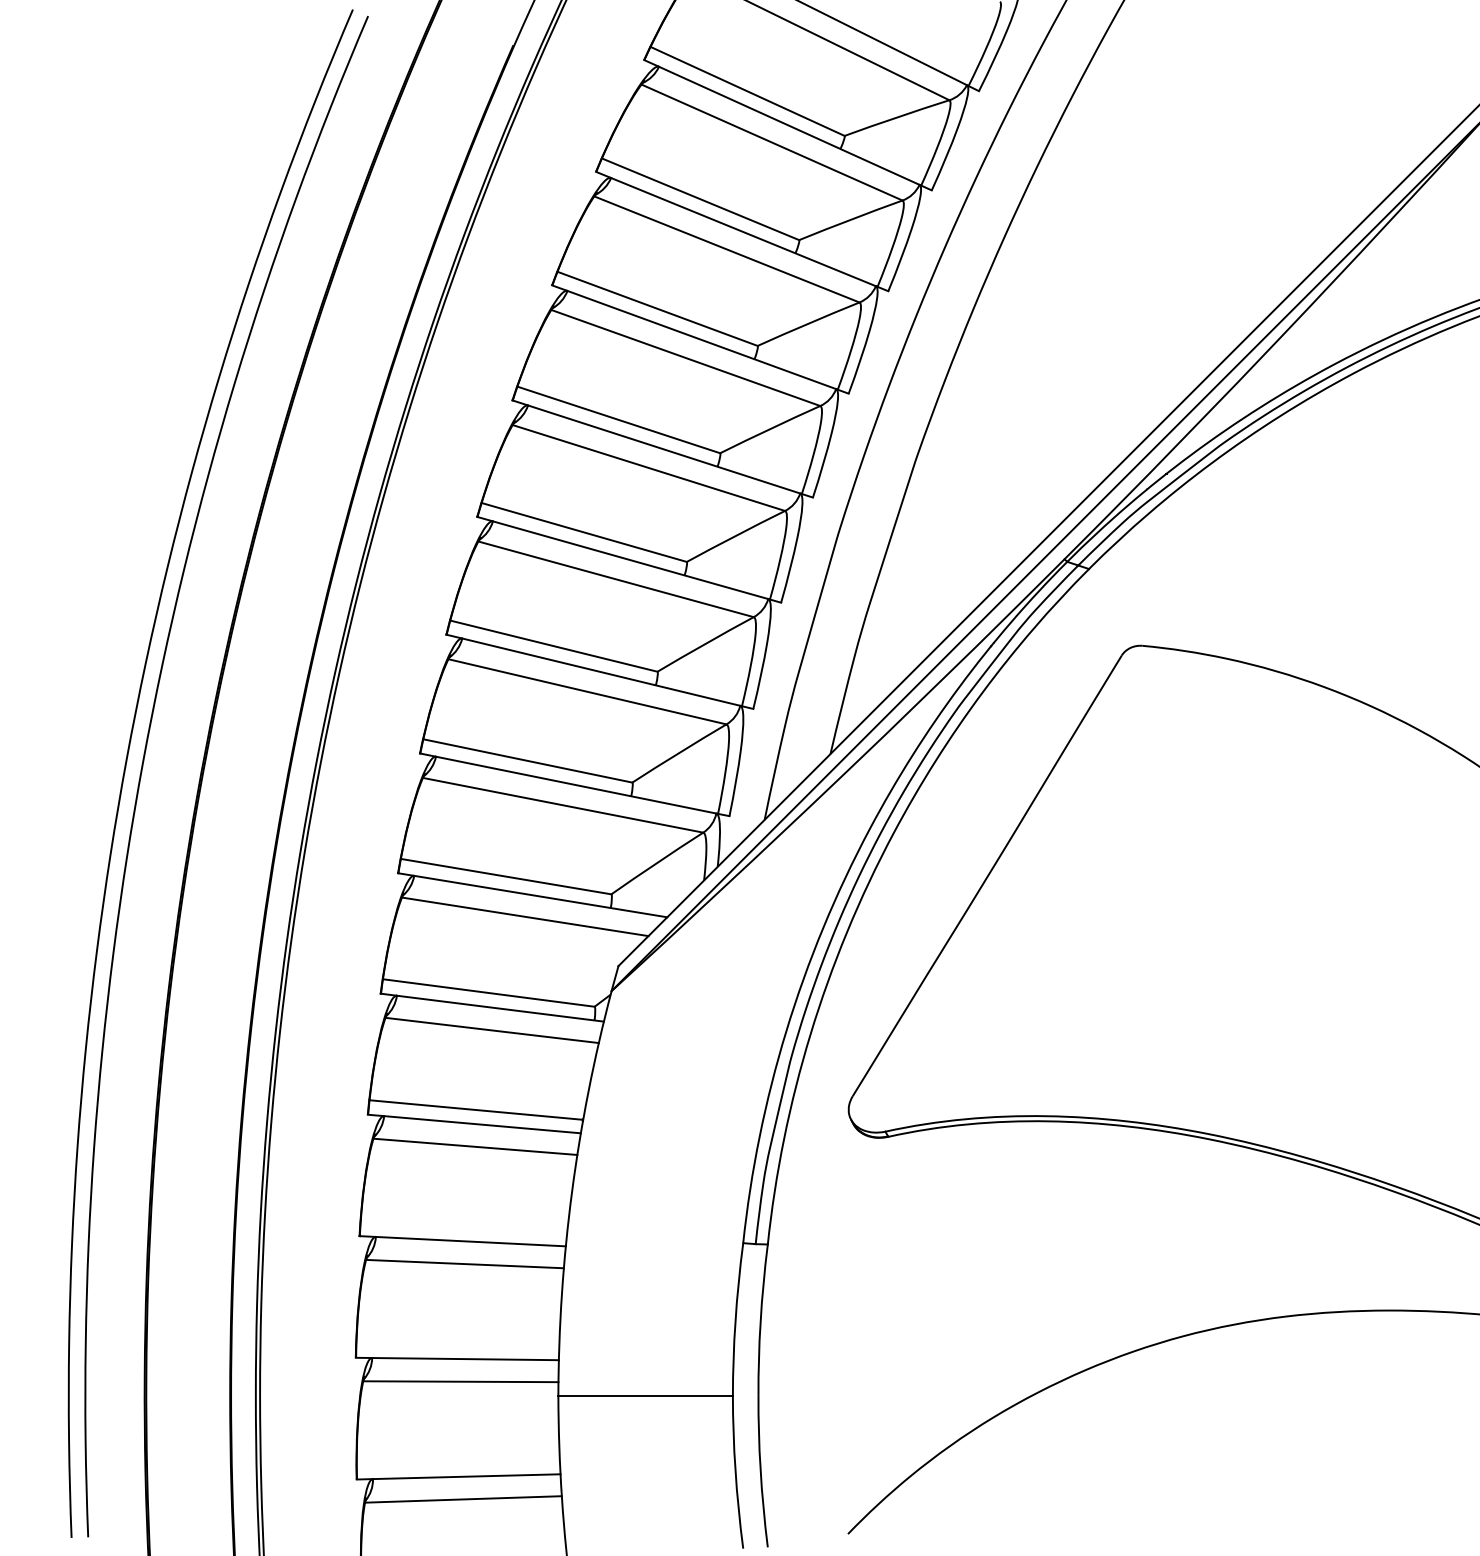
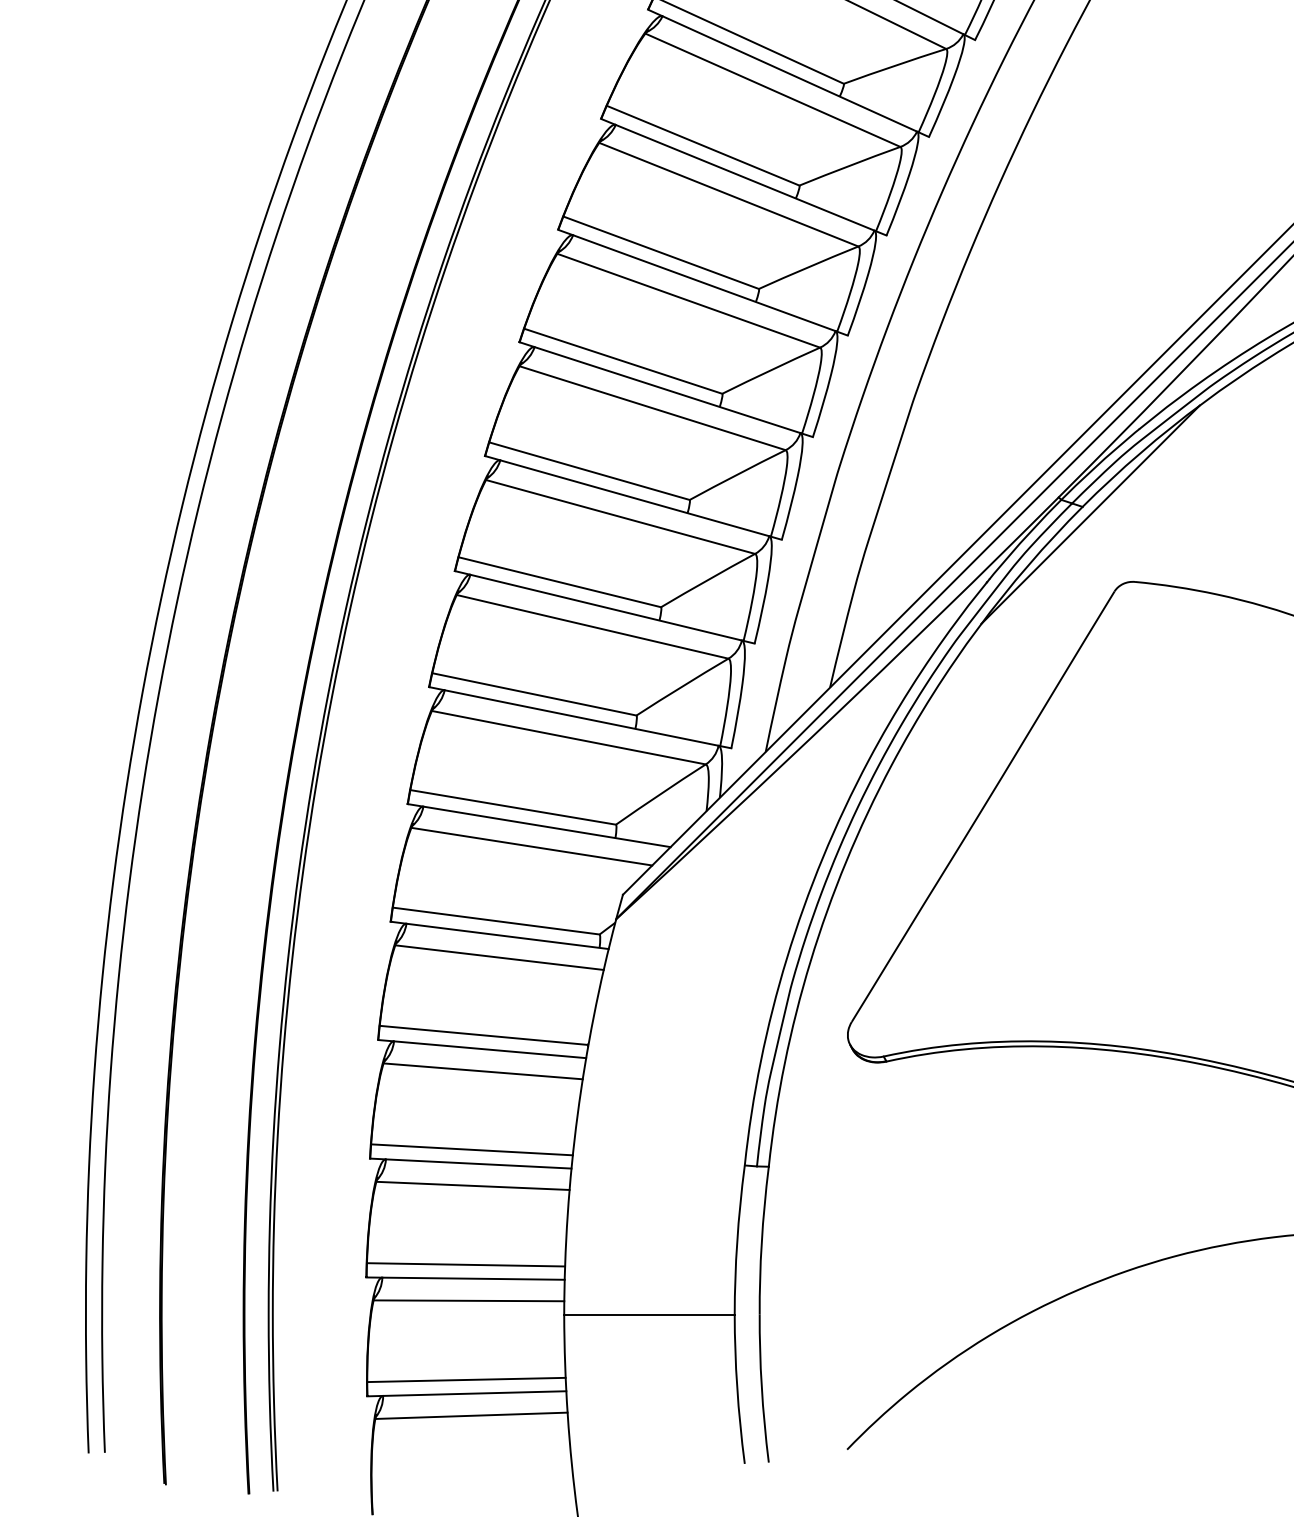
line: (1096, 576) -> (1089, 514), added
line: (463, 1226) -> (471, 1149), added
line: (457, 1344) -> (465, 1264), added
line: (457, 1462) -> (465, 1379), added

